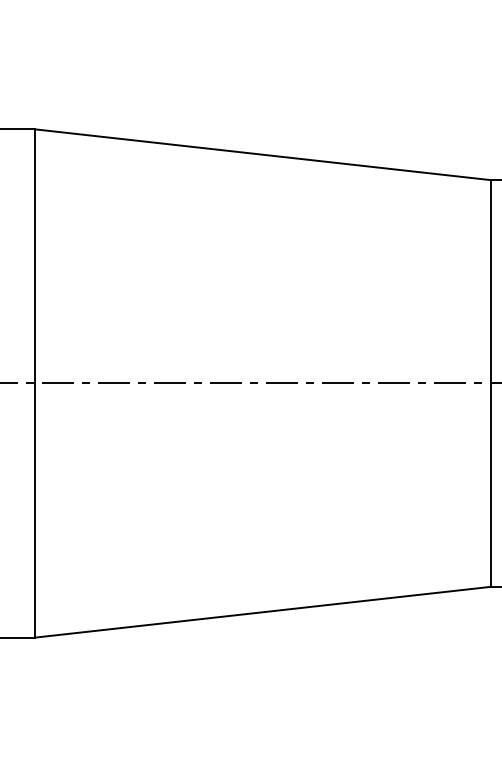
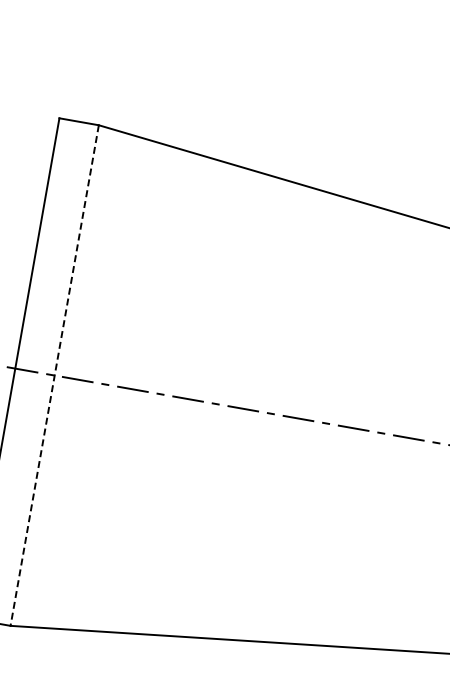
line: (34, 383) -> (54, 375), solid -> dashed

